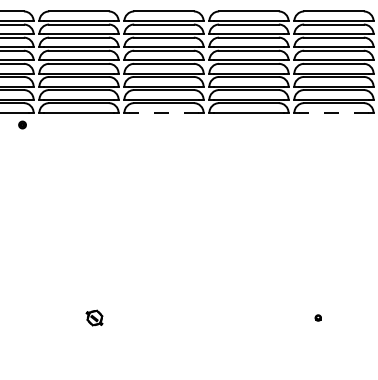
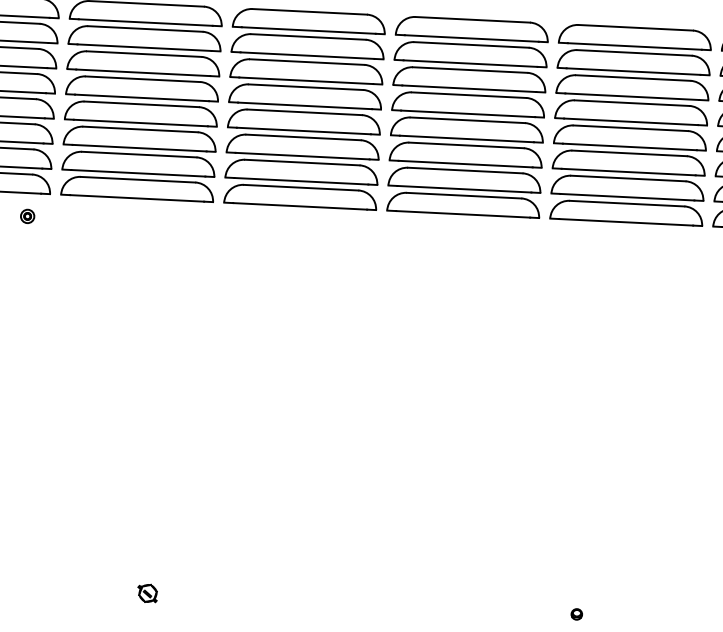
line: (164, 112) -> (301, 205), dashed -> solid
line: (333, 112) -> (625, 221), dashed -> solid
part: (94, 317) -> (147, 592), size x0.62

